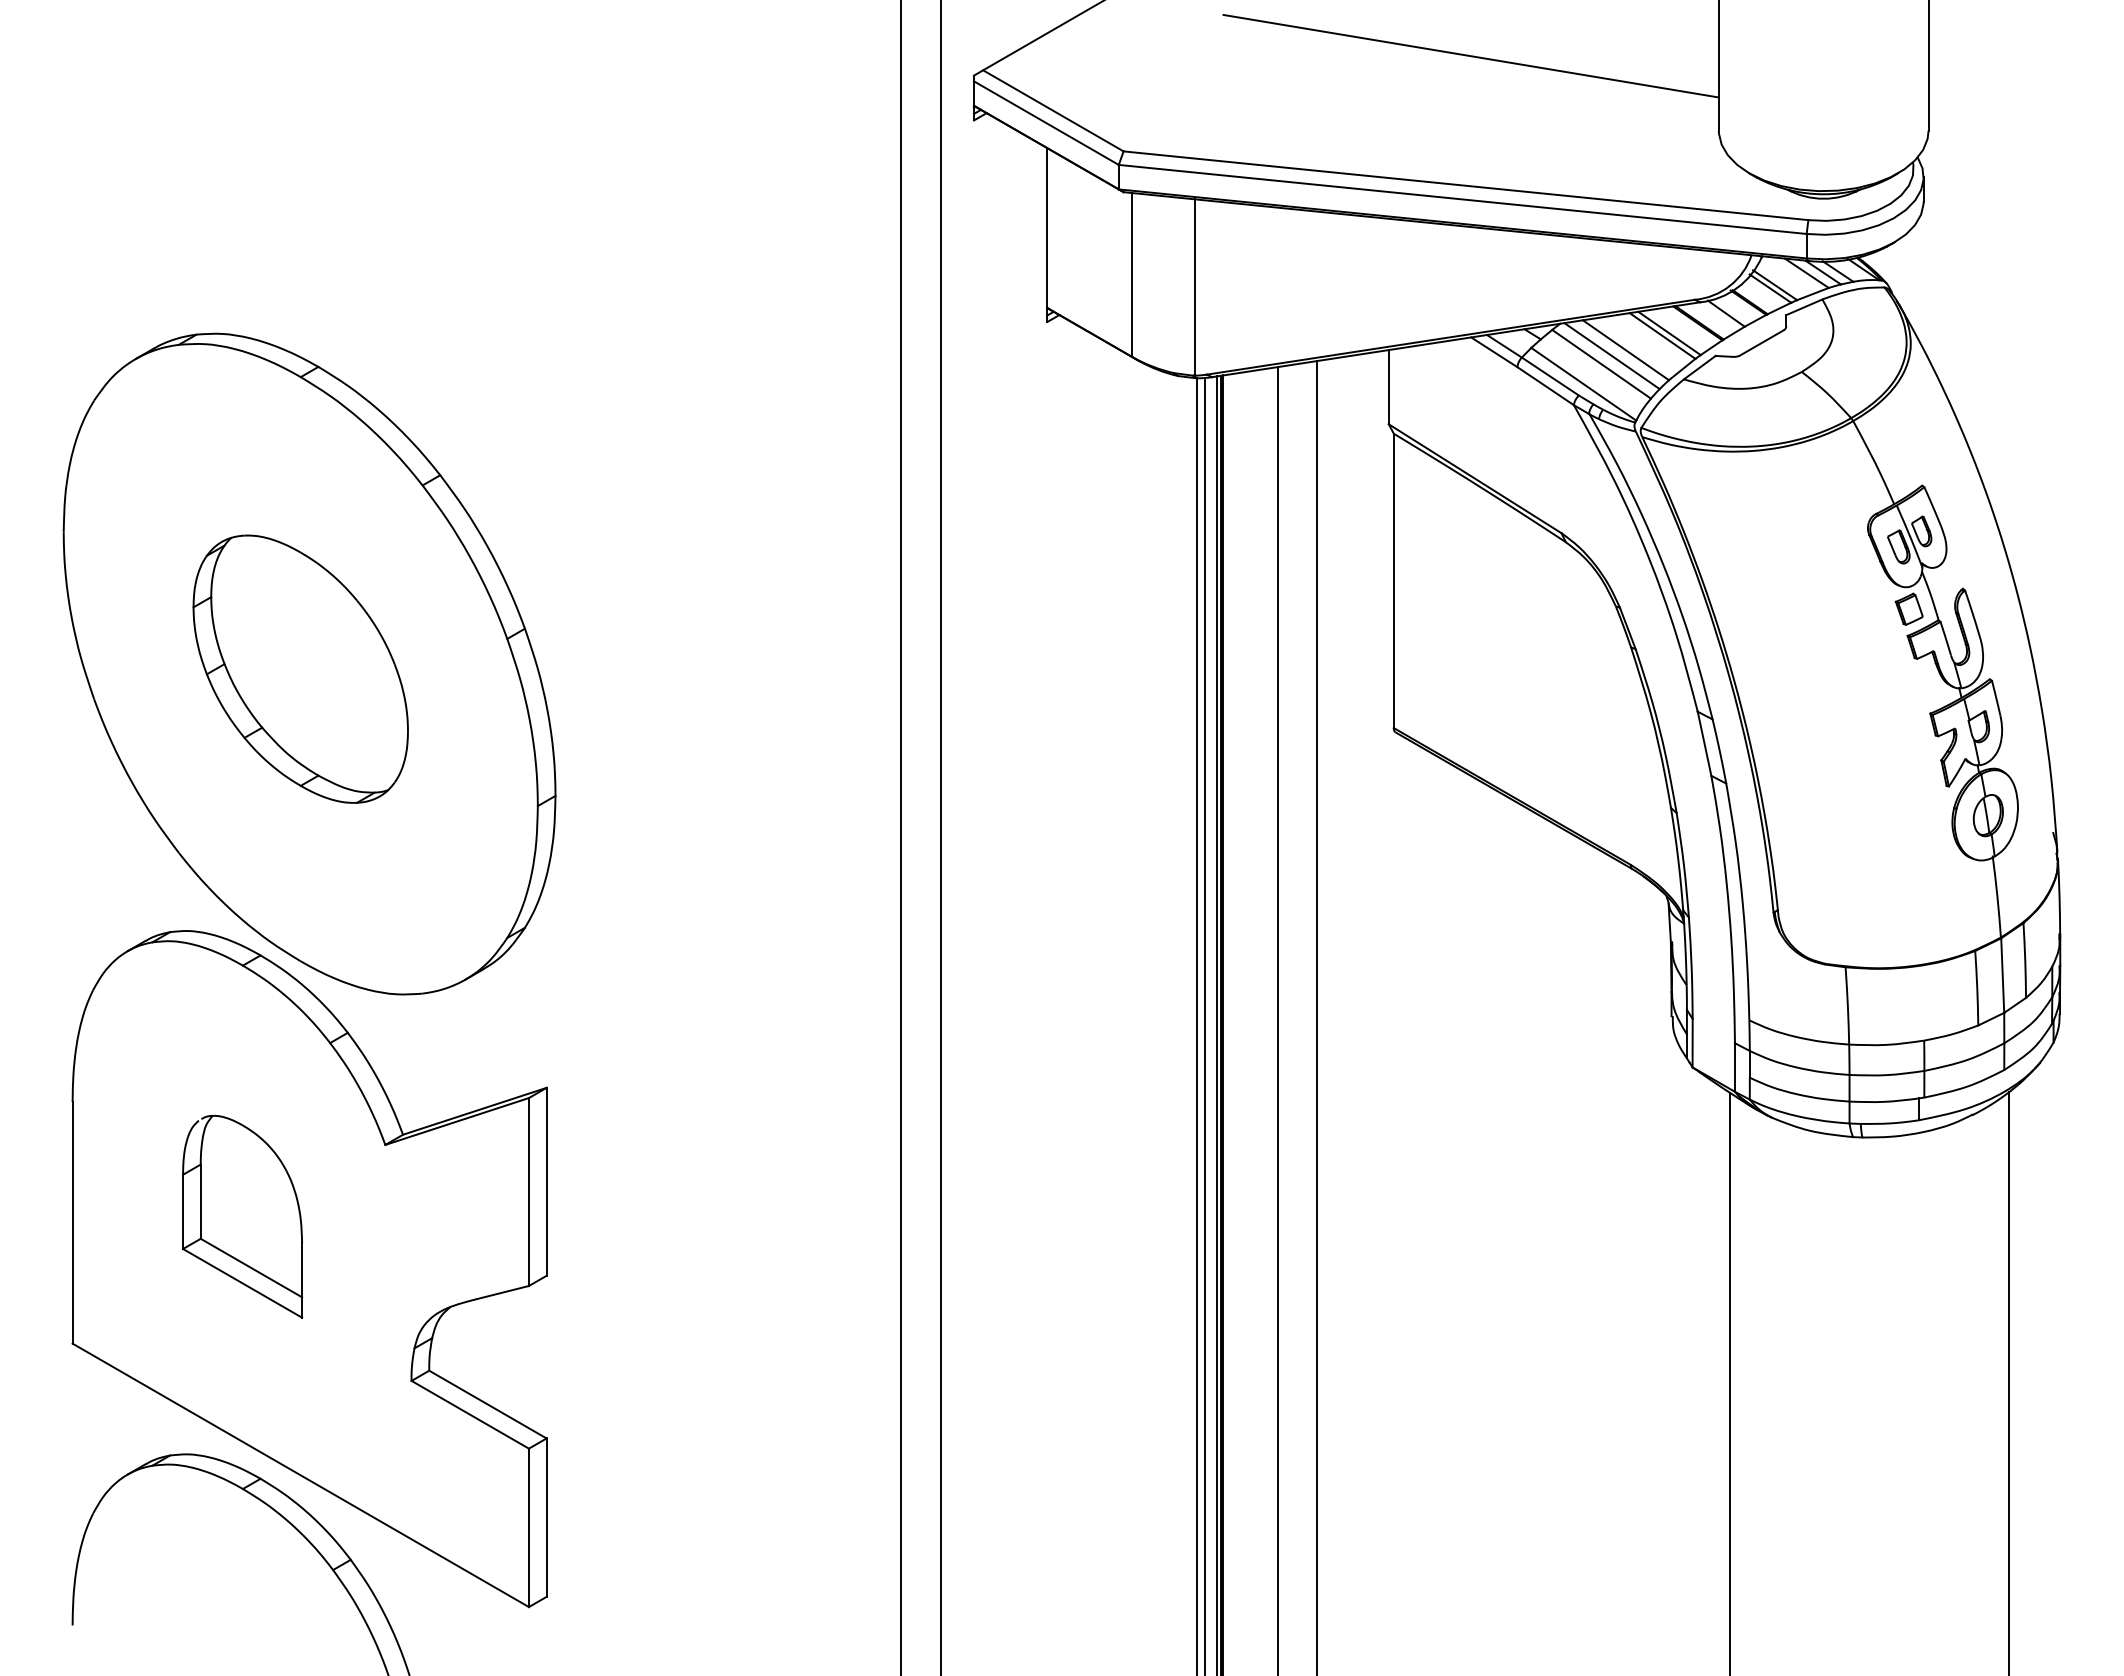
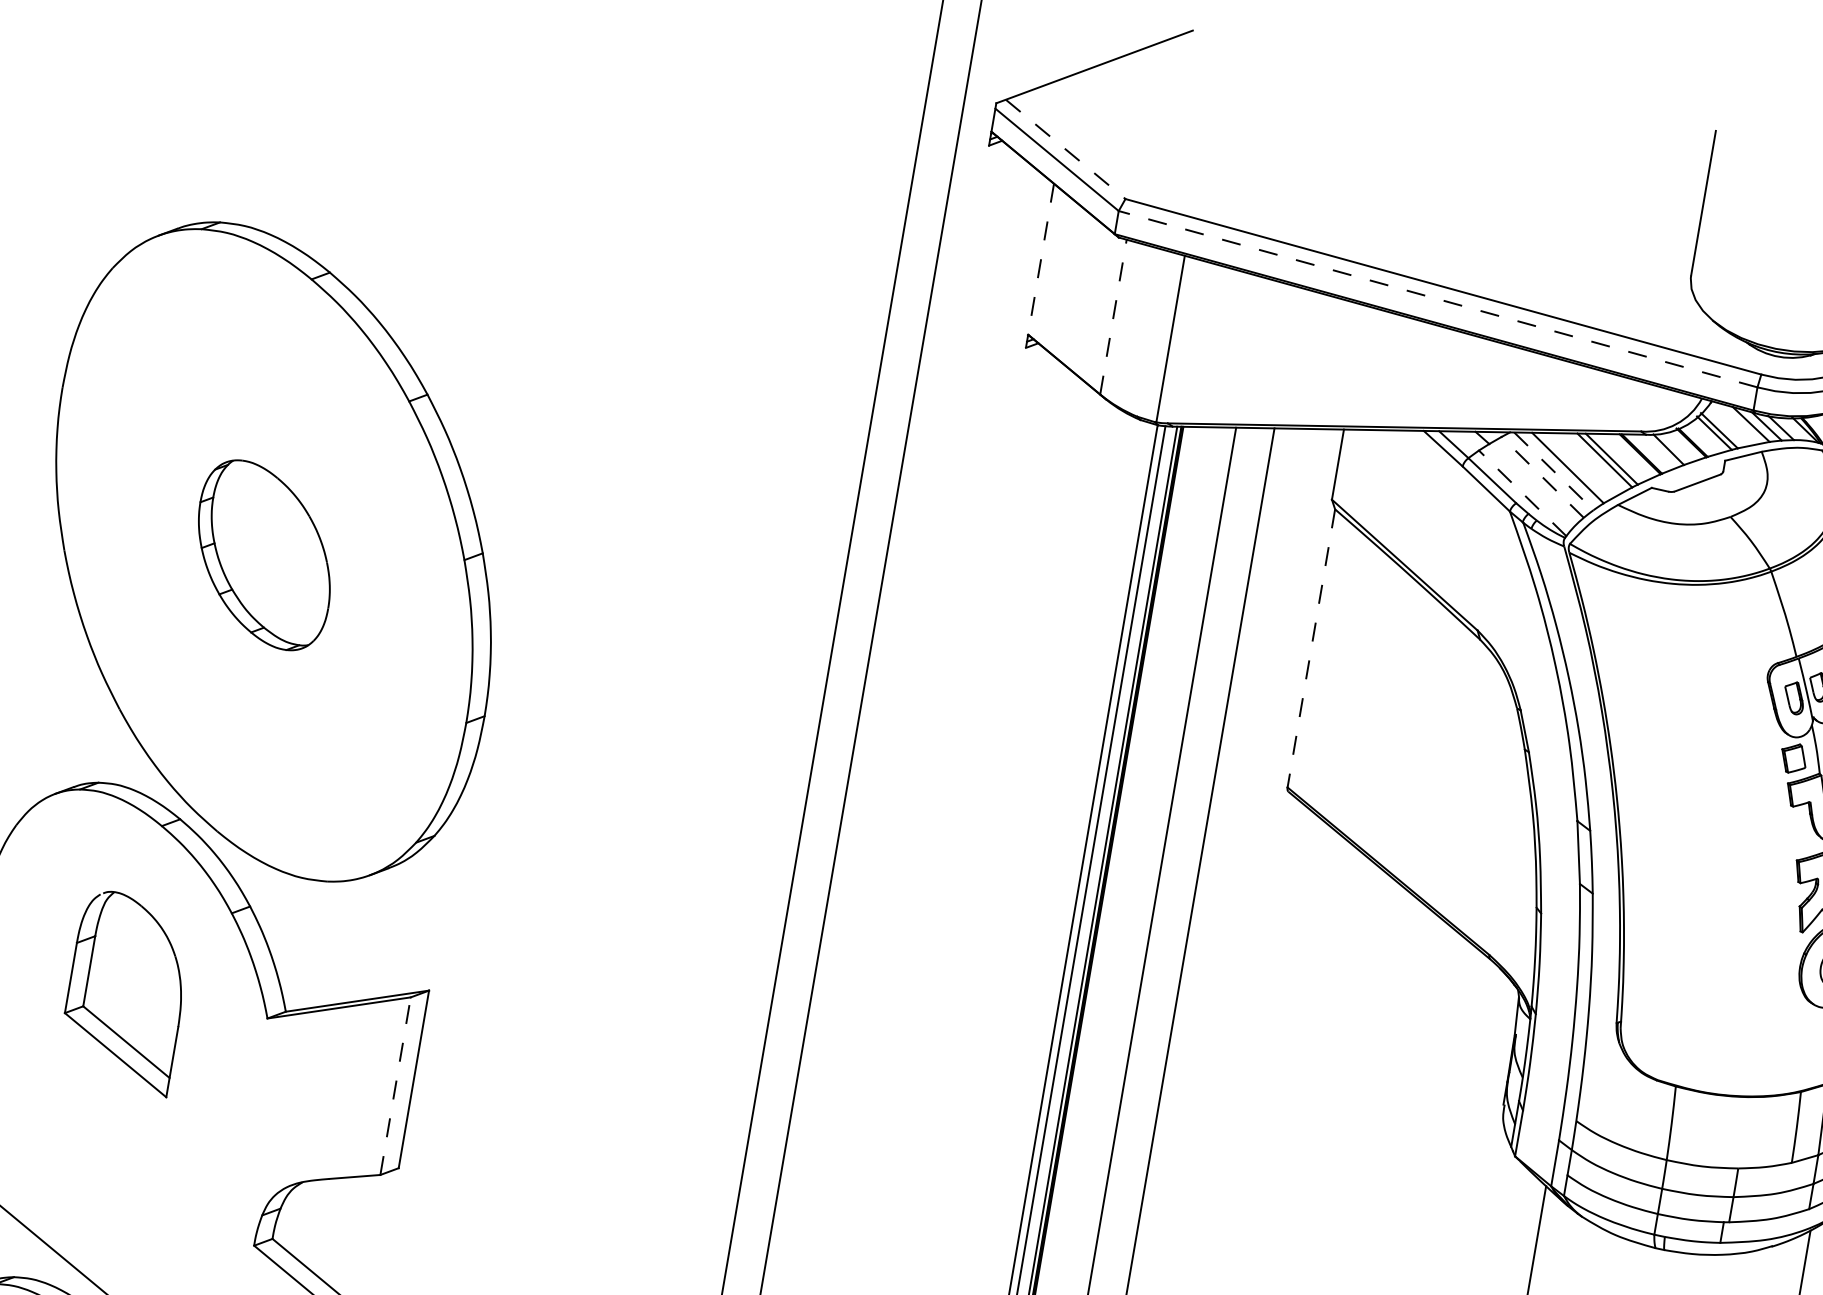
line: (1470, 55) -> (1468, 164), removed
line: (1053, 111) -> (1065, 150), solid -> dashed
line: (1462, 199) -> (1437, 299), solid -> dashed
line: (1047, 235) -> (1039, 266), solid -> dashed
line: (1132, 274) -> (1113, 316), solid -> dashed
line: (1612, 356) -> (1554, 471), solid -> dashed
line: (1601, 364) -> (1542, 477), solid -> dashed
line: (1583, 384) -> (1522, 493), solid -> dashed
line: (1393, 581) -> (1311, 648), solid -> dashed
part: (300, 668) -> (264, 554), size x0.7
line: (528, 1192) -> (395, 1086), solid -> dashed
part: (242, 1216) -> (126, 992), moved

